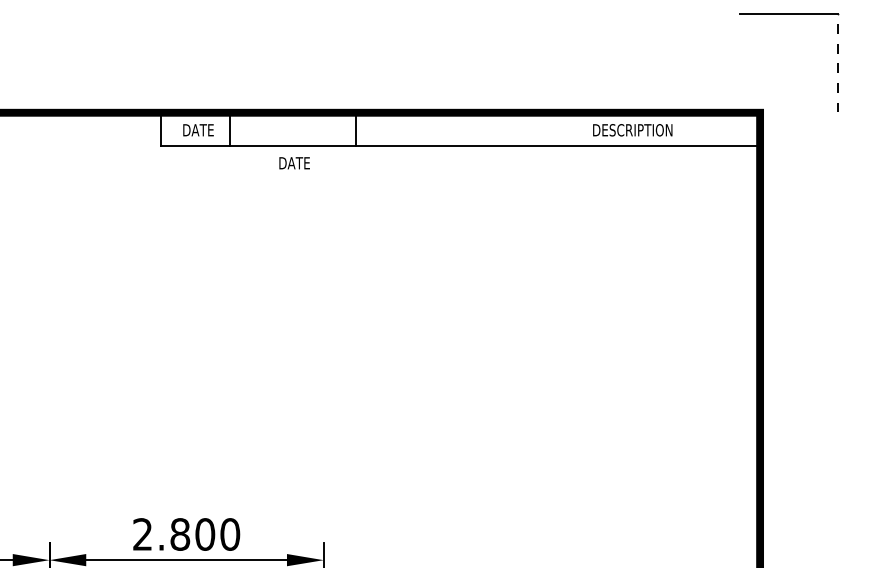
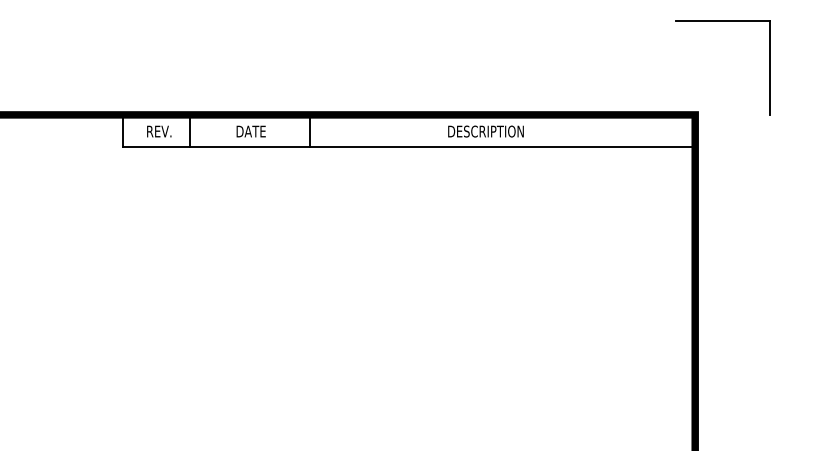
line: (838, 63) -> (770, 67), dashed -> solid
text: (198, 130) -> (159, 131), DATE -> REV.
text: (632, 130) -> (485, 131), moved
text: (294, 163) -> (251, 131), moved

